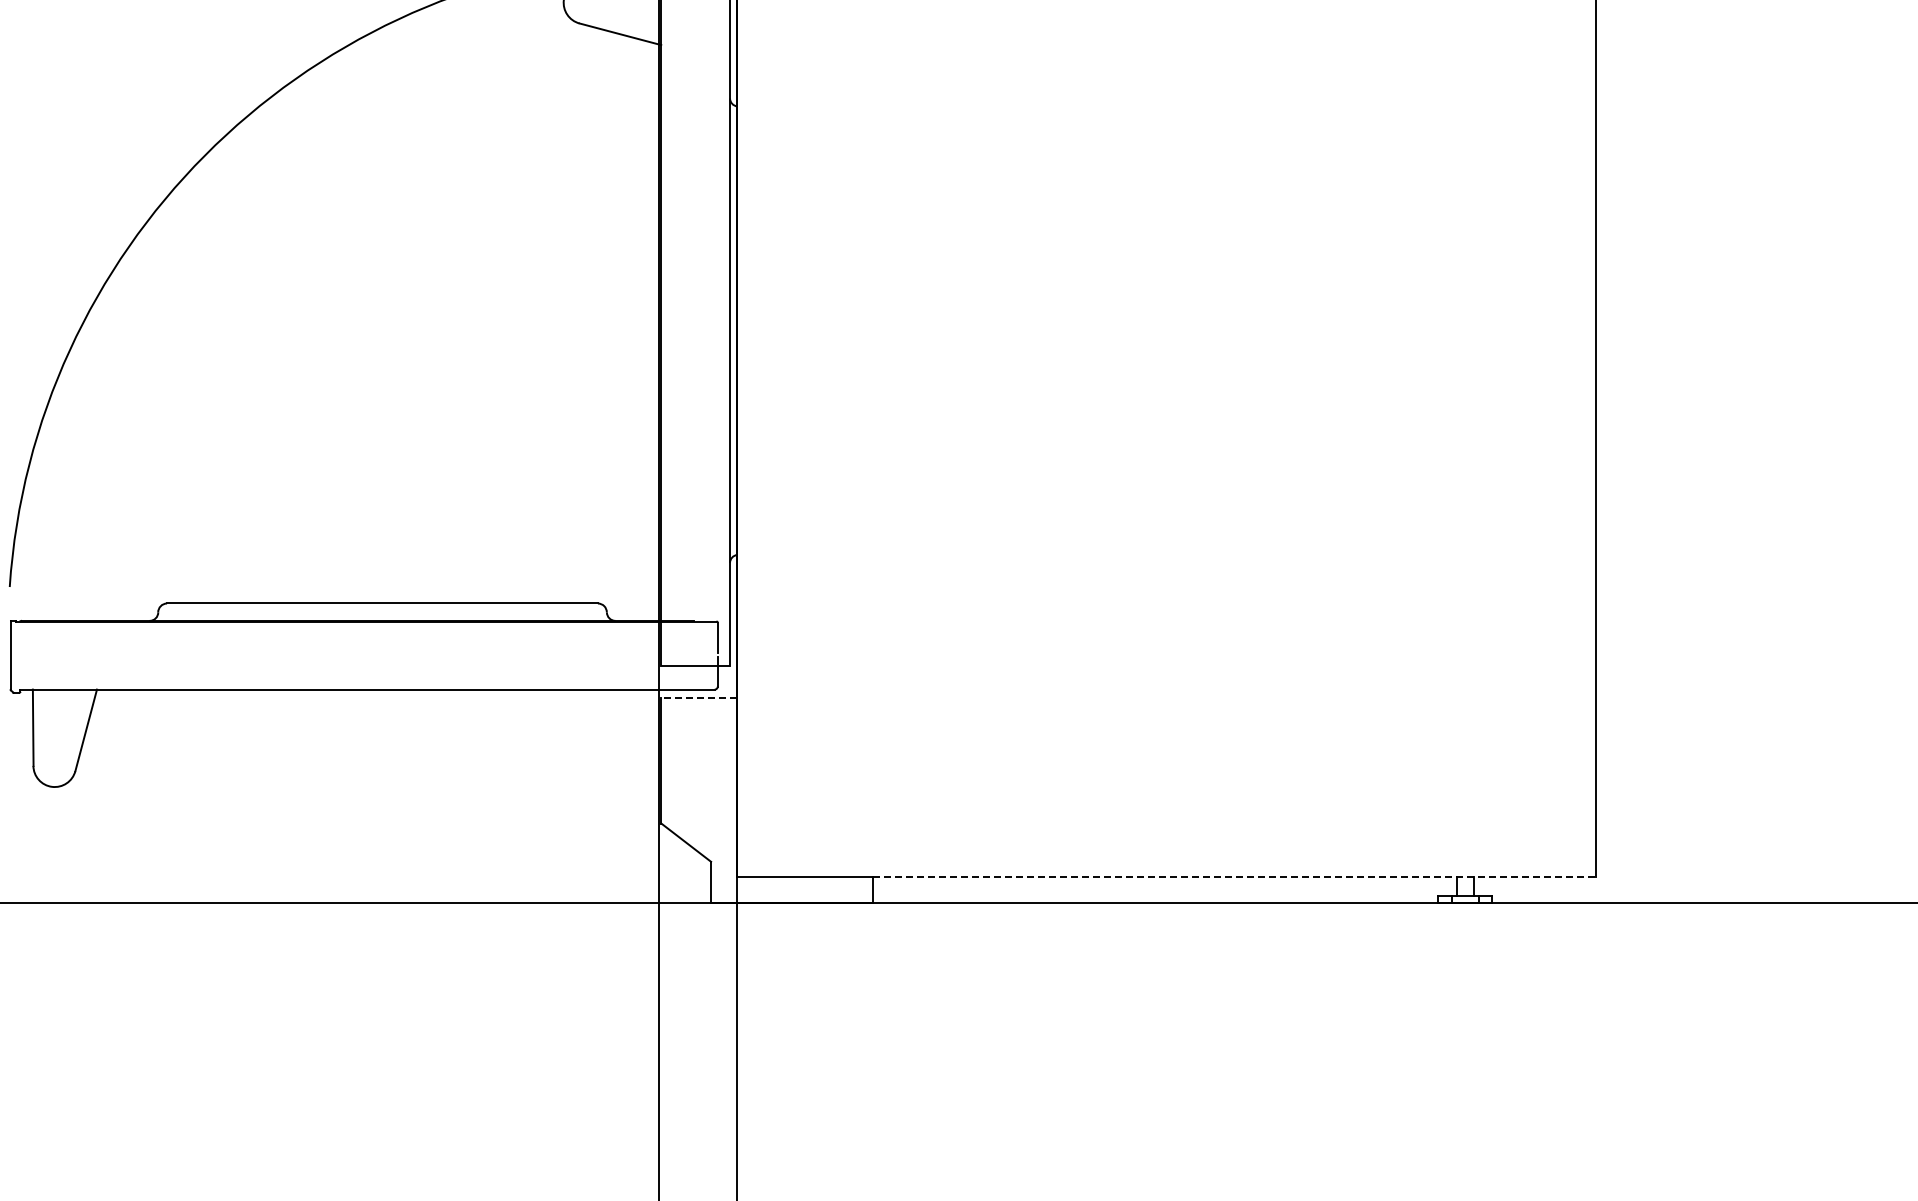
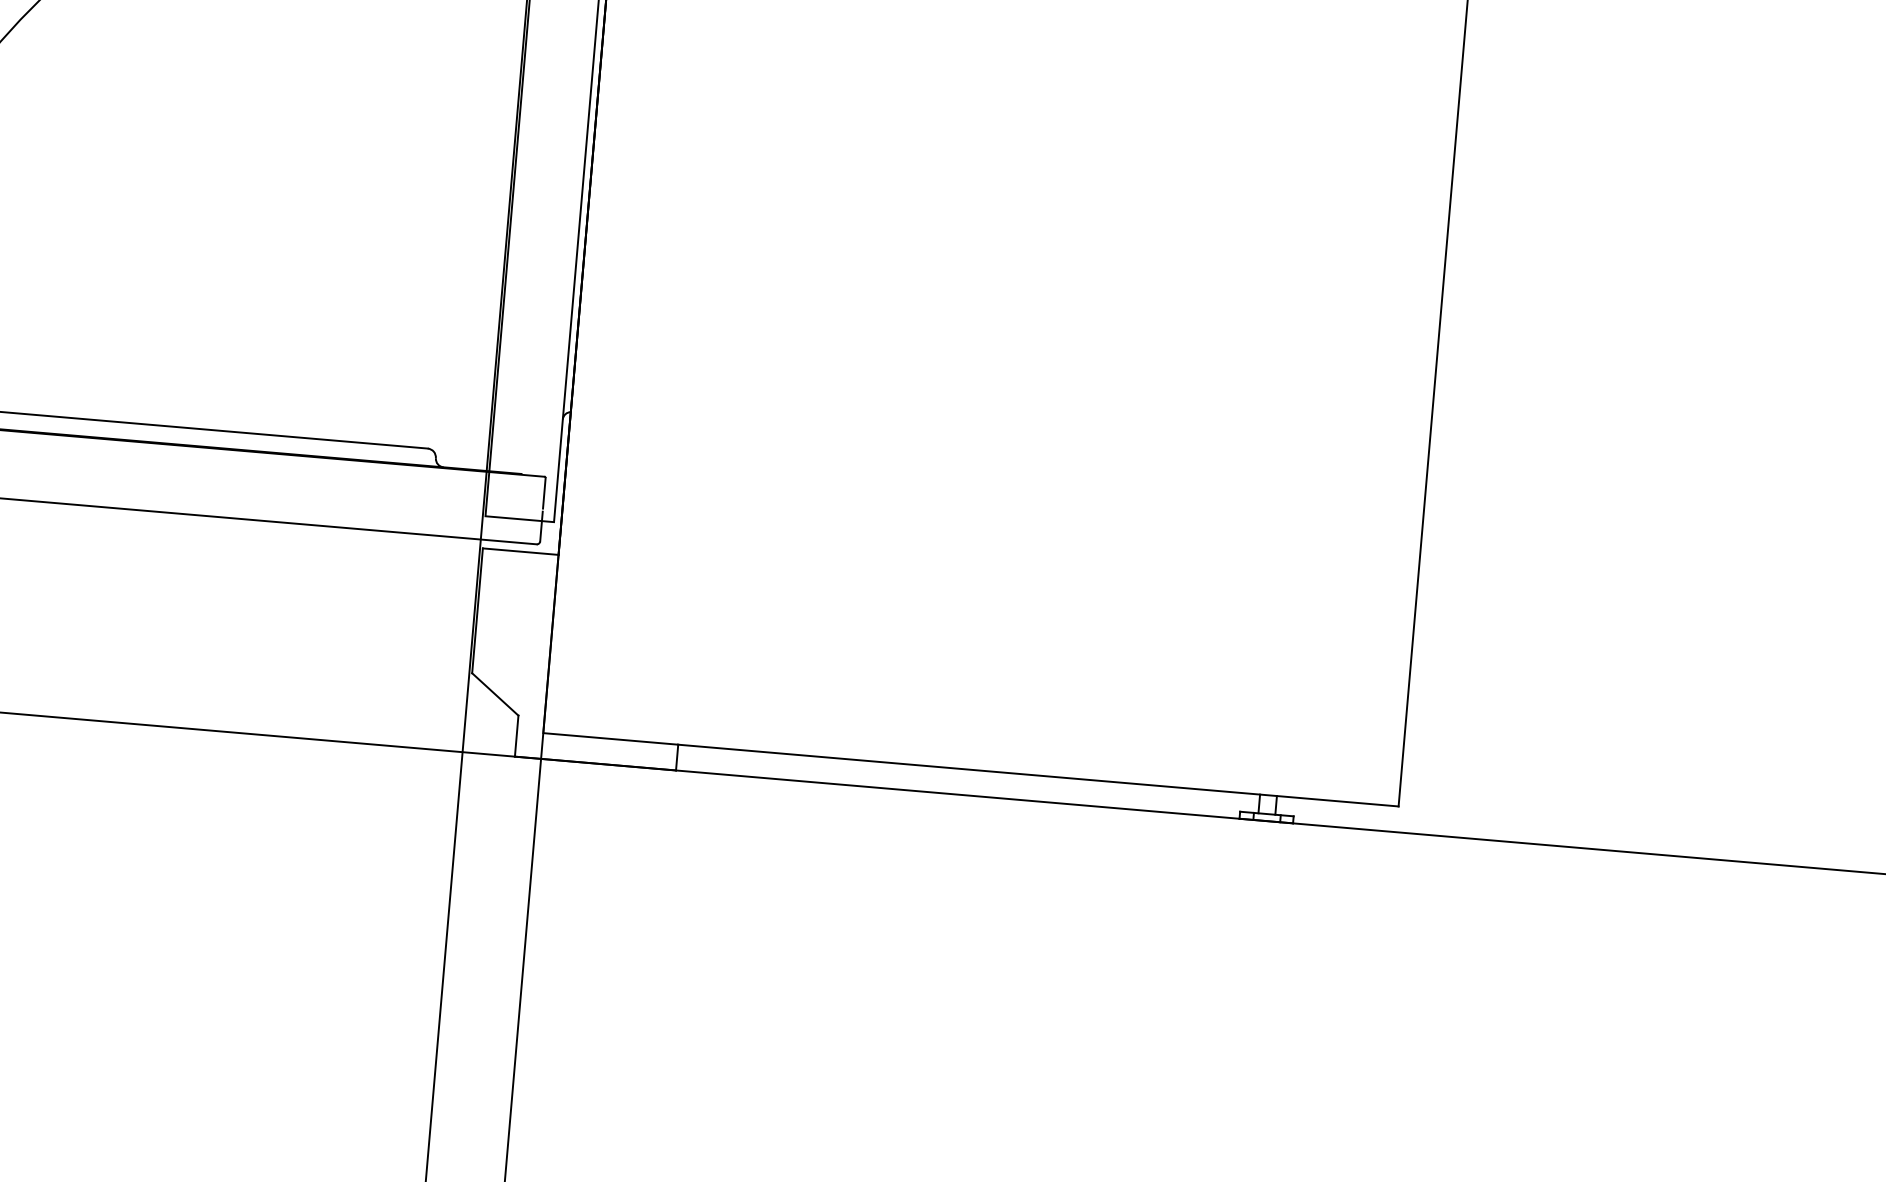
line: (699, 698) -> (520, 551), dashed -> solid
line: (1234, 877) -> (1038, 775), dashed -> solid

